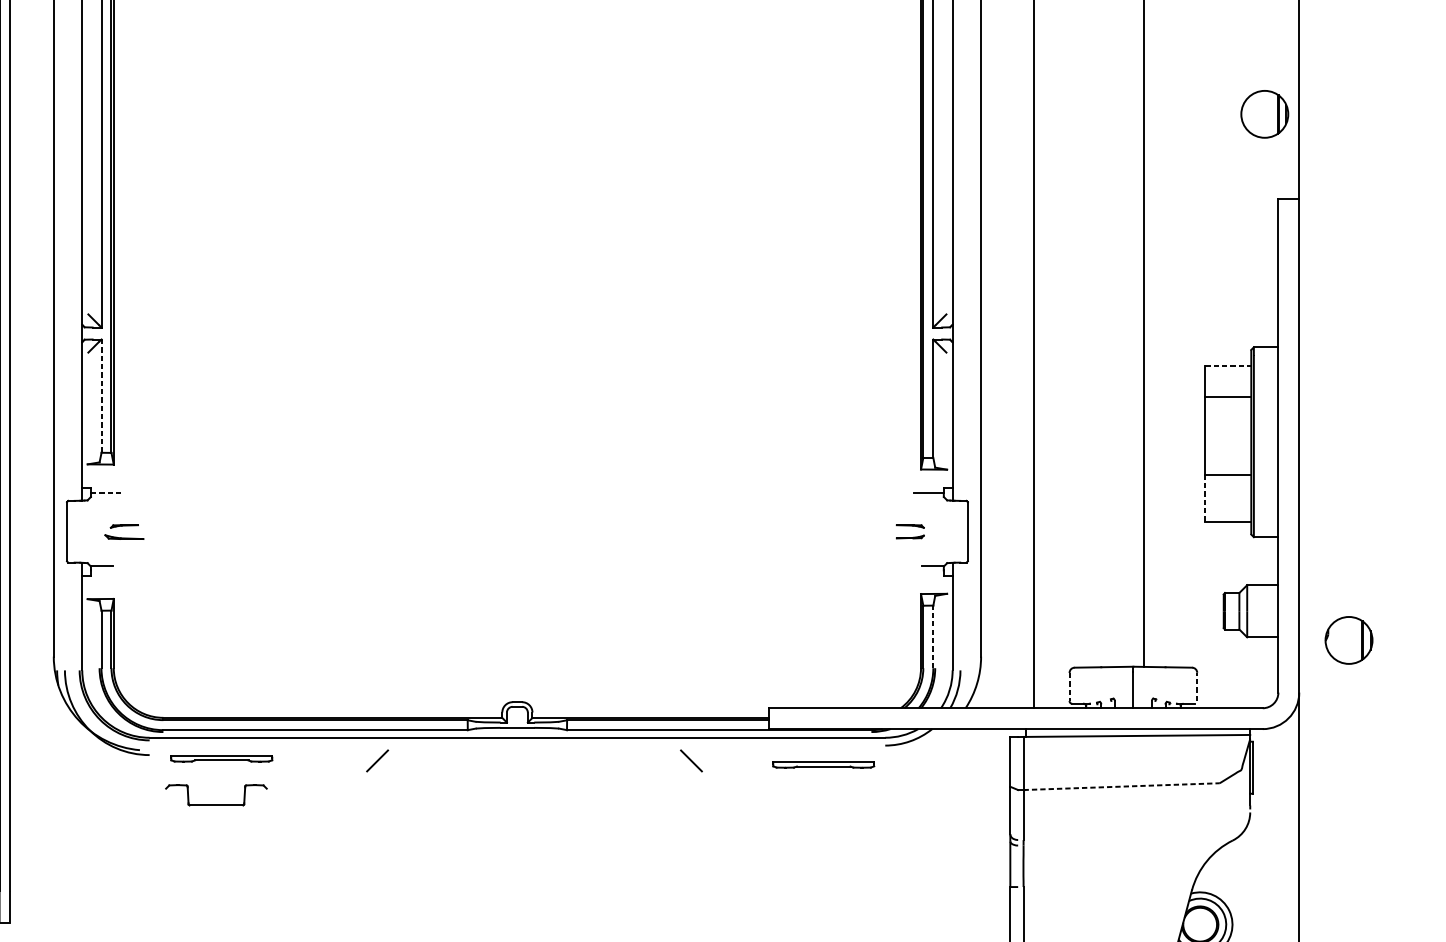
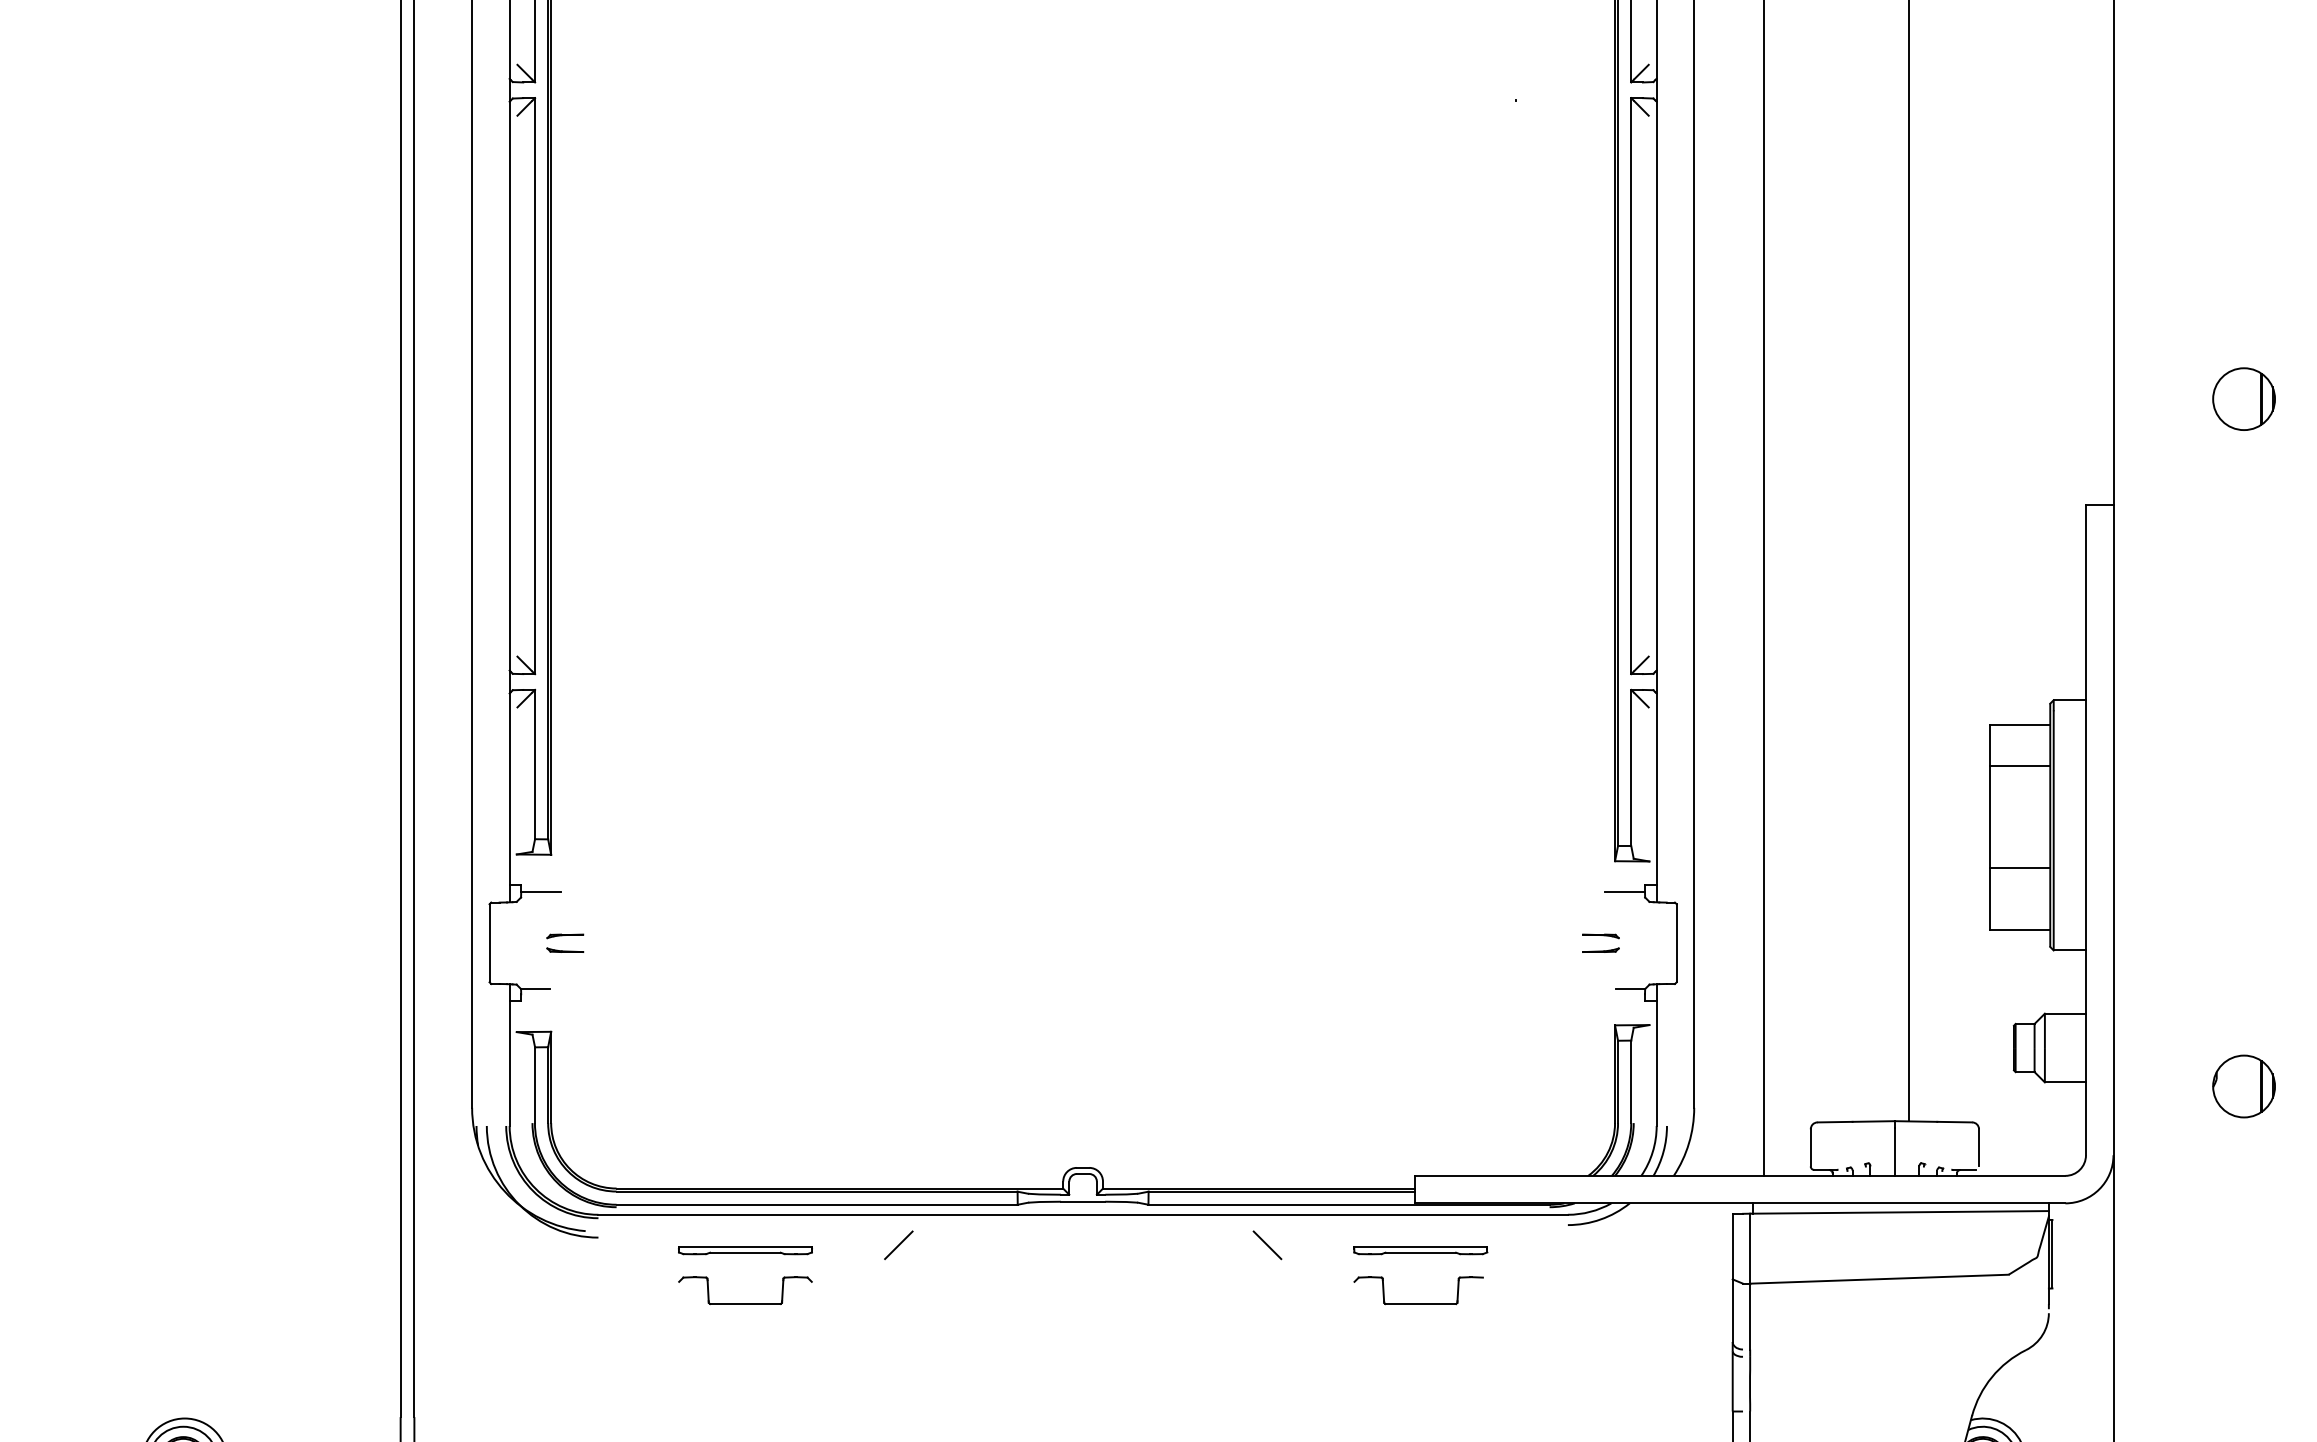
part: (1264, 113) -> (2243, 398), moved
line: (1228, 365) -> (2020, 724), dashed -> solid
line: (101, 396) -> (535, 764), dashed -> solid
line: (106, 493) -> (541, 892), dashed -> solid
line: (1205, 497) -> (1989, 898), dashed -> solid
part: (124, 536) -> (565, 949), size x0.71
line: (933, 636) -> (1631, 1081), dashed -> solid
part: (1348, 640) -> (2243, 1086), moved
line: (1069, 686) -> (1810, 1147), dashed -> solid
line: (1197, 686) -> (1979, 1147), dashed -> solid
part: (221, 758) -> (745, 1250), moved
line: (691, 761) -> (1267, 1245), moved
part: (823, 764) -> (1420, 1250), moved
line: (1121, 786) -> (1879, 1279), dashed -> solid
part: (216, 805) -> (745, 1303), moved
part: (771, 805) -> (1418, 1303), added

